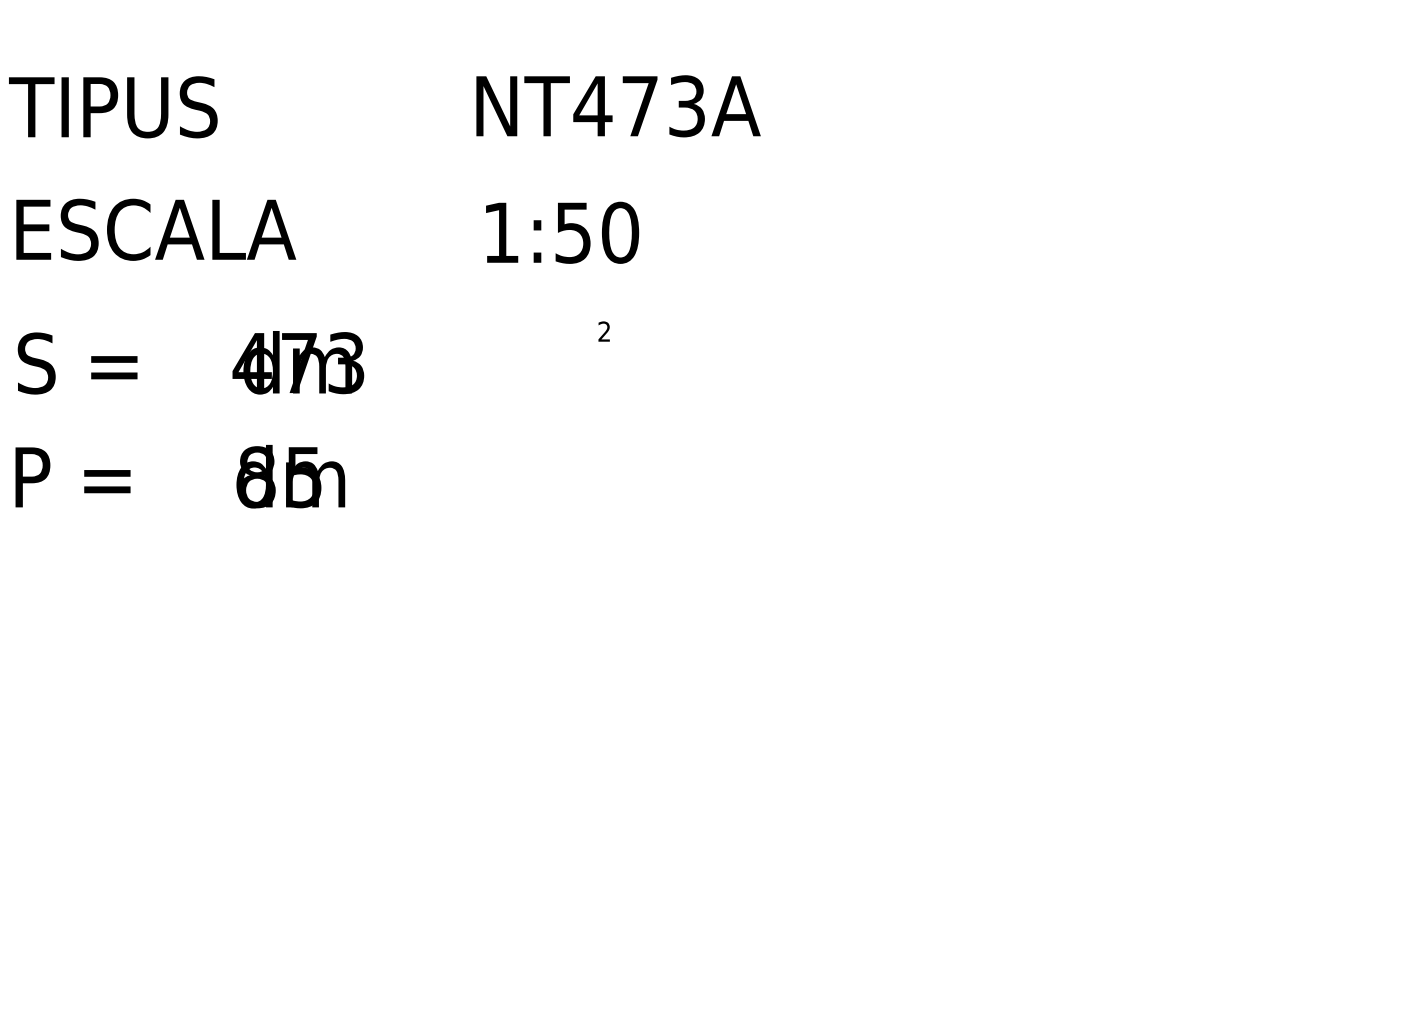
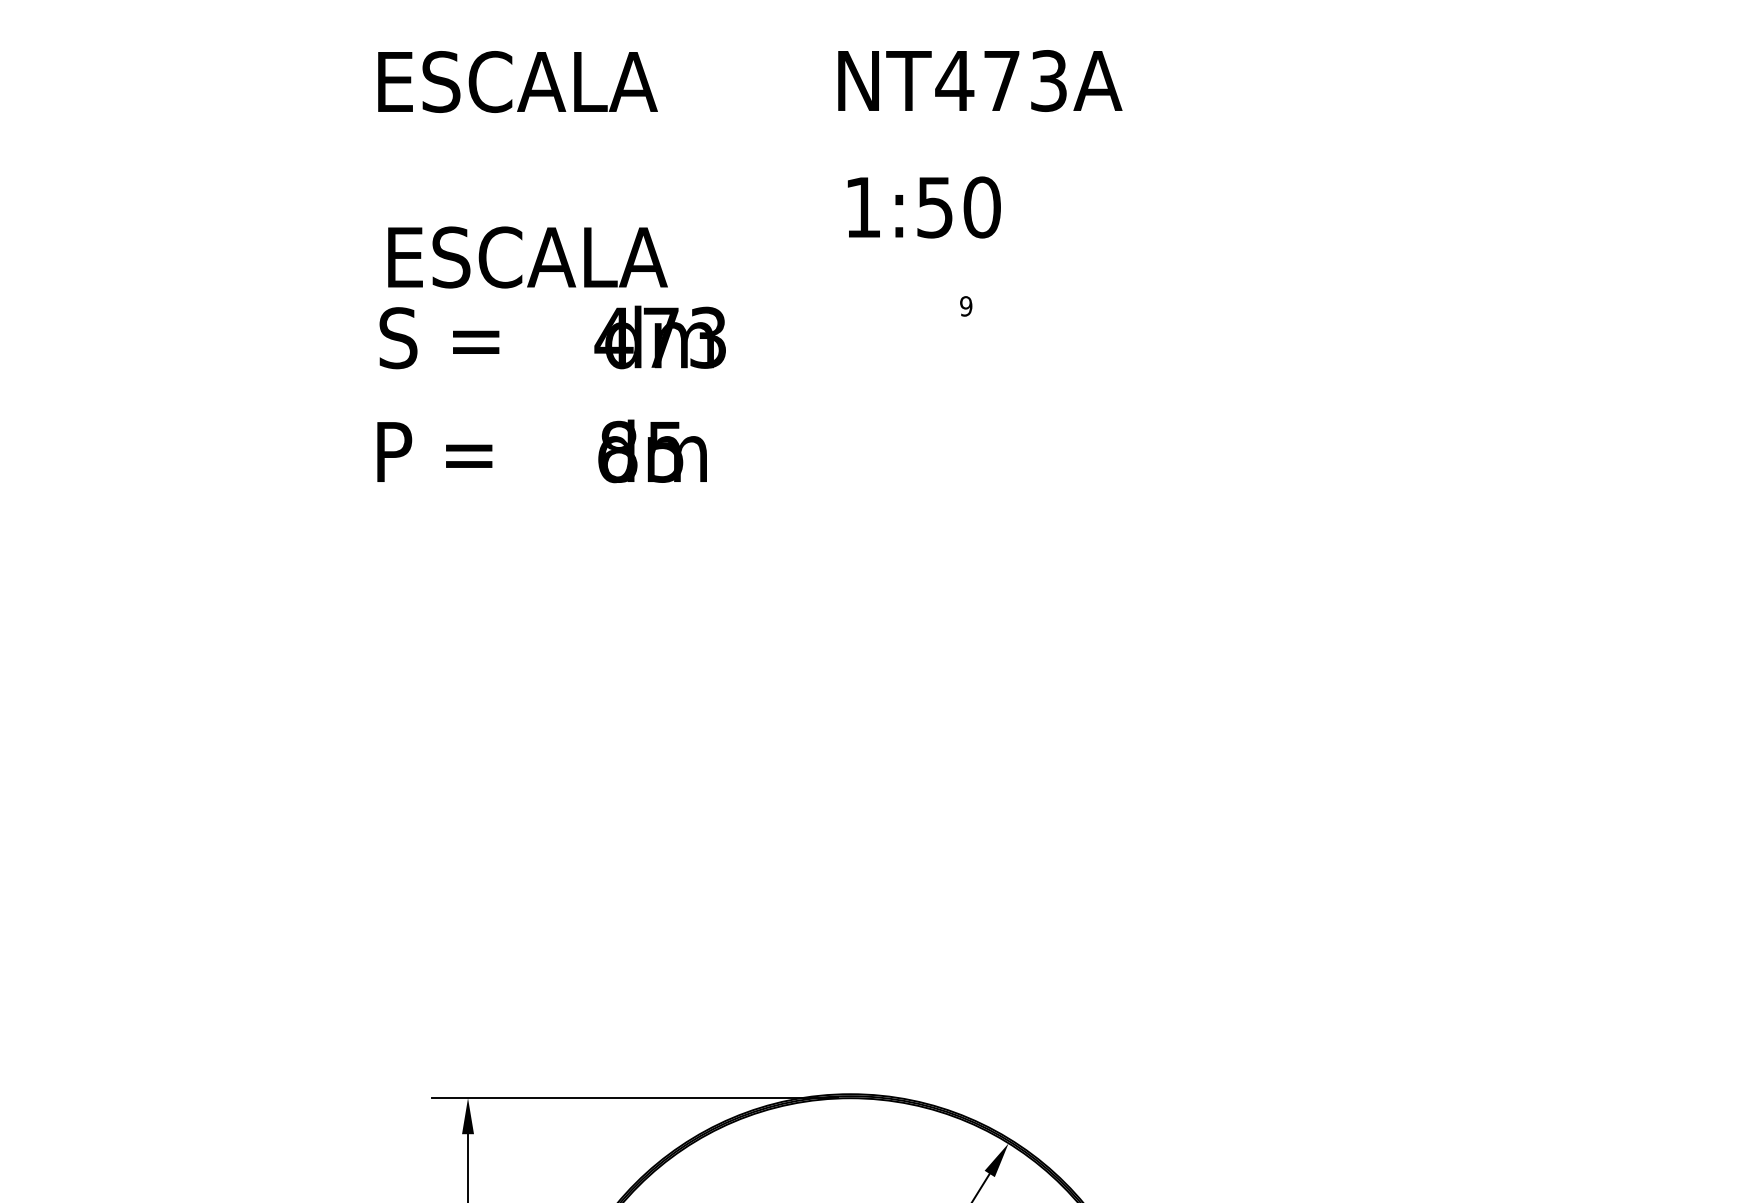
text: (151, 107) -> (513, 82), TIPUS -> ESCALA
text: (155, 229) -> (527, 257), moved
text: (604, 331) -> (966, 306), 2 -> 9

